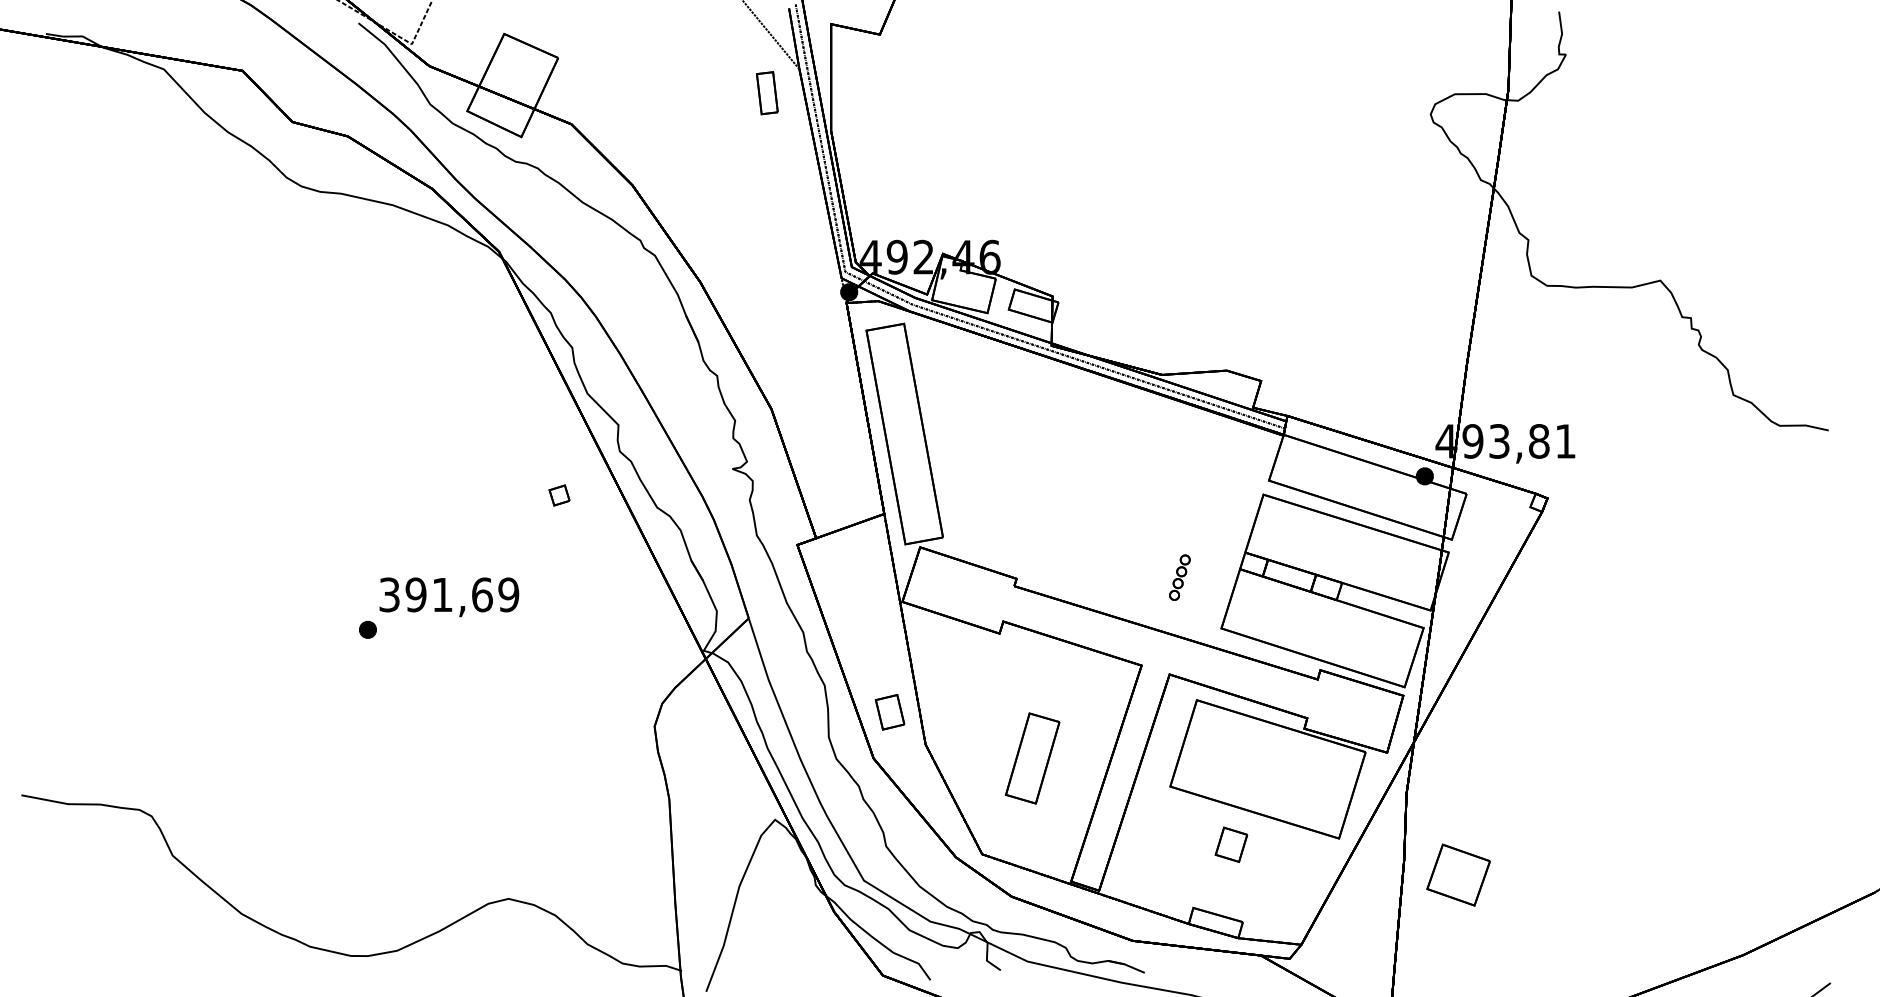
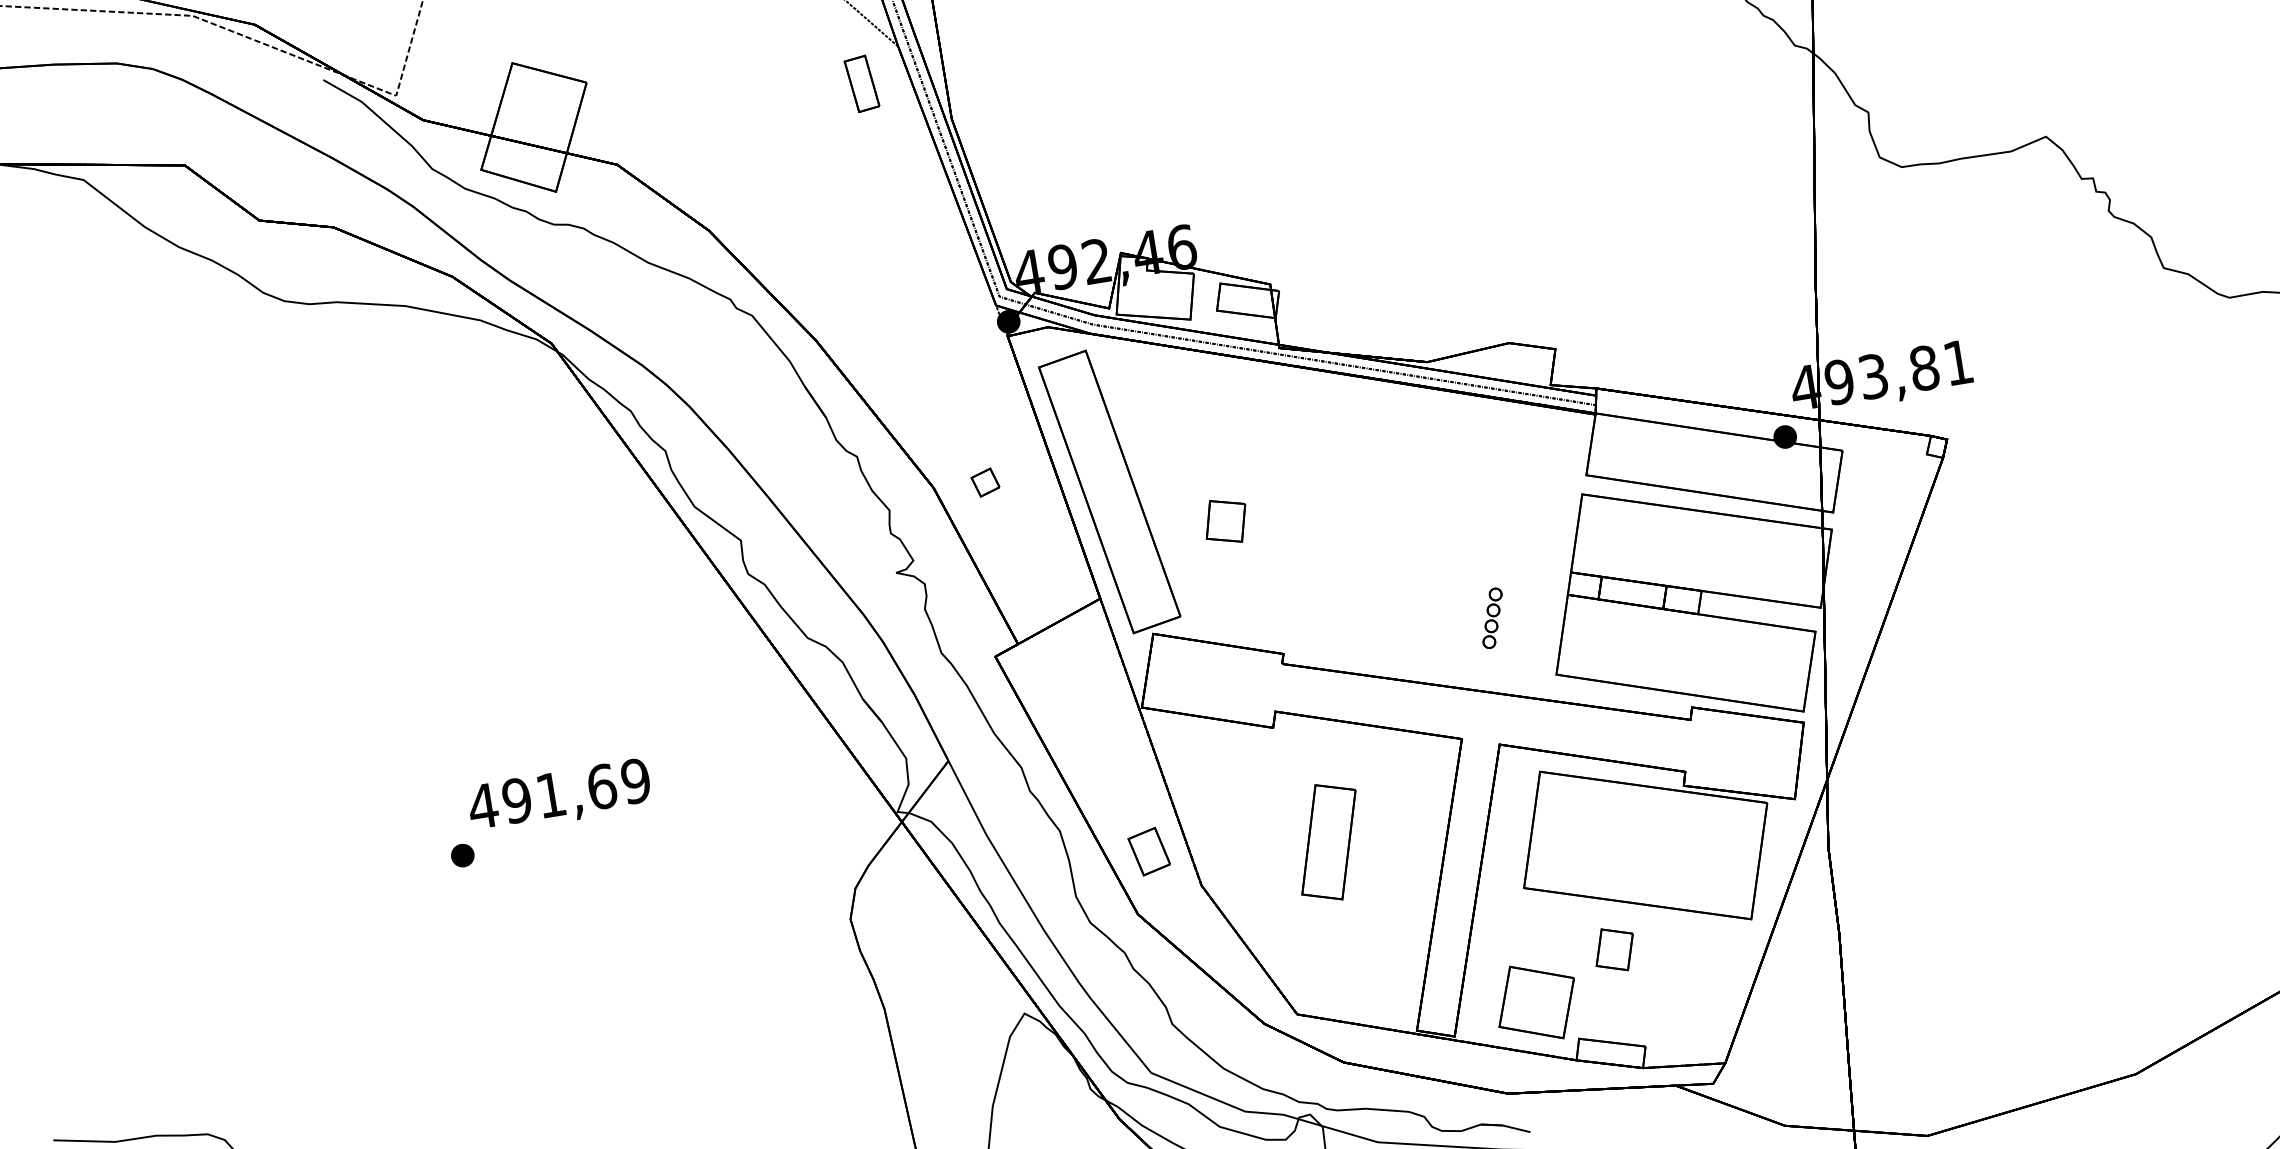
part: (988, 470) -> (1224, 521), added
part: (559, 495) -> (985, 482), moved
text: (389, 594) -> (482, 805), 391,69 -> 491,69
part: (1032, 758) -> (1328, 842), moved
part: (1458, 874) -> (1536, 1001), moved

